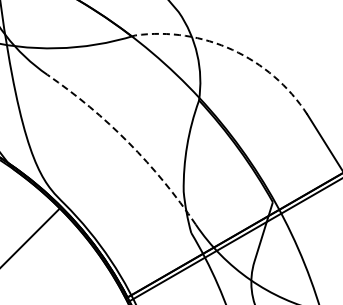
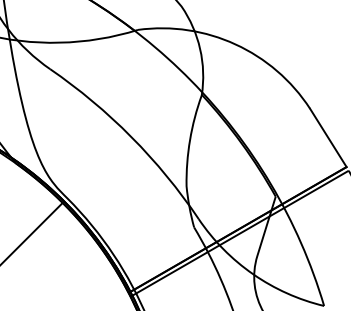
arc: (232, 50) -> (235, 44), dashed -> solid
arc: (128, 143) -> (131, 137), dashed -> solid

